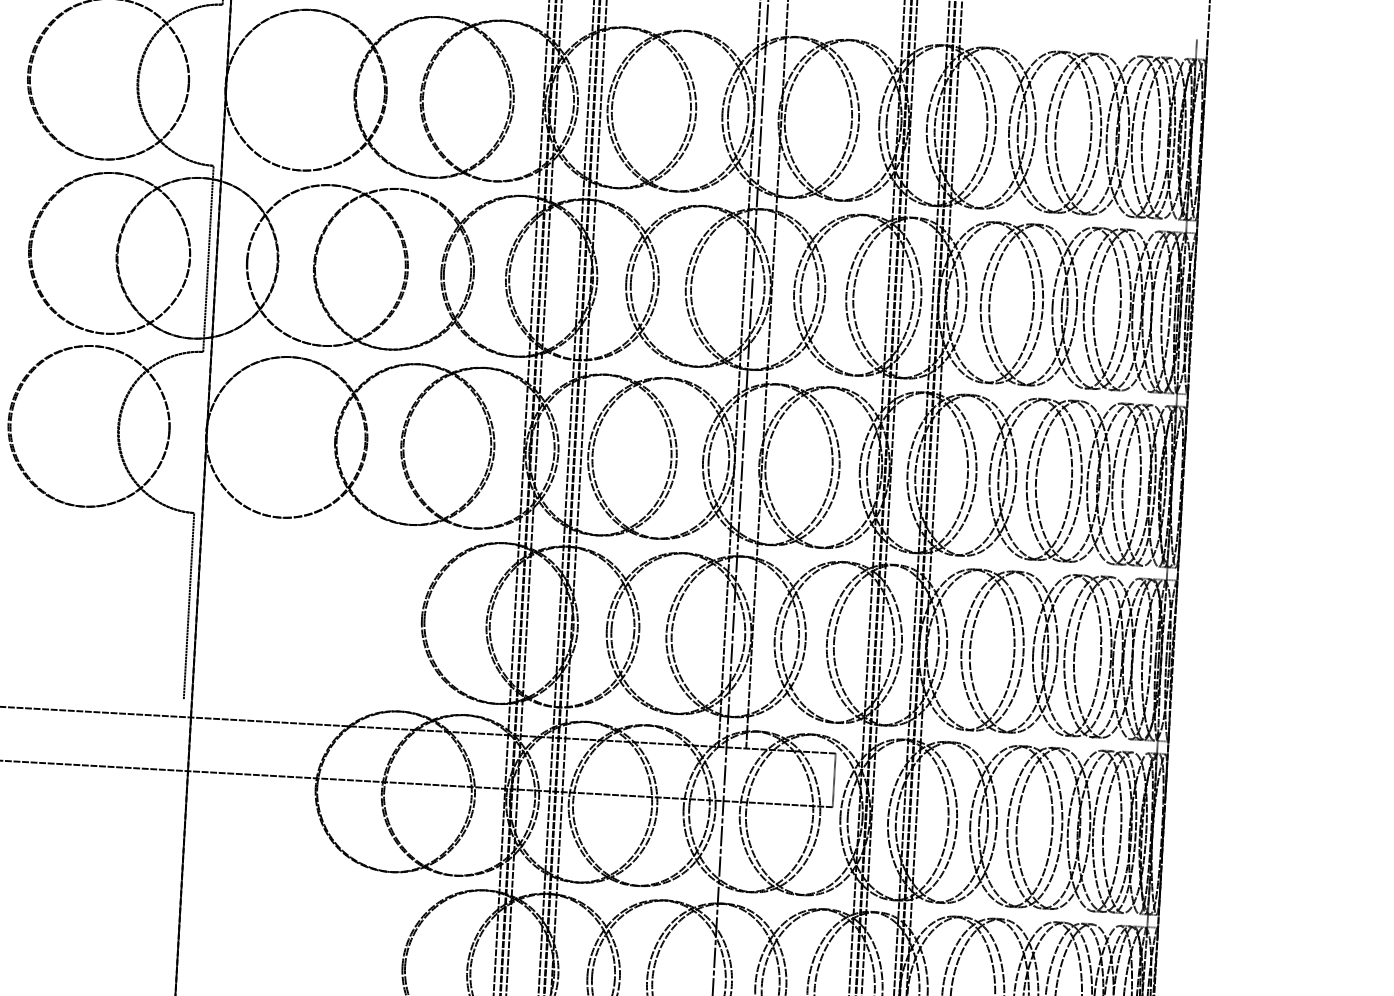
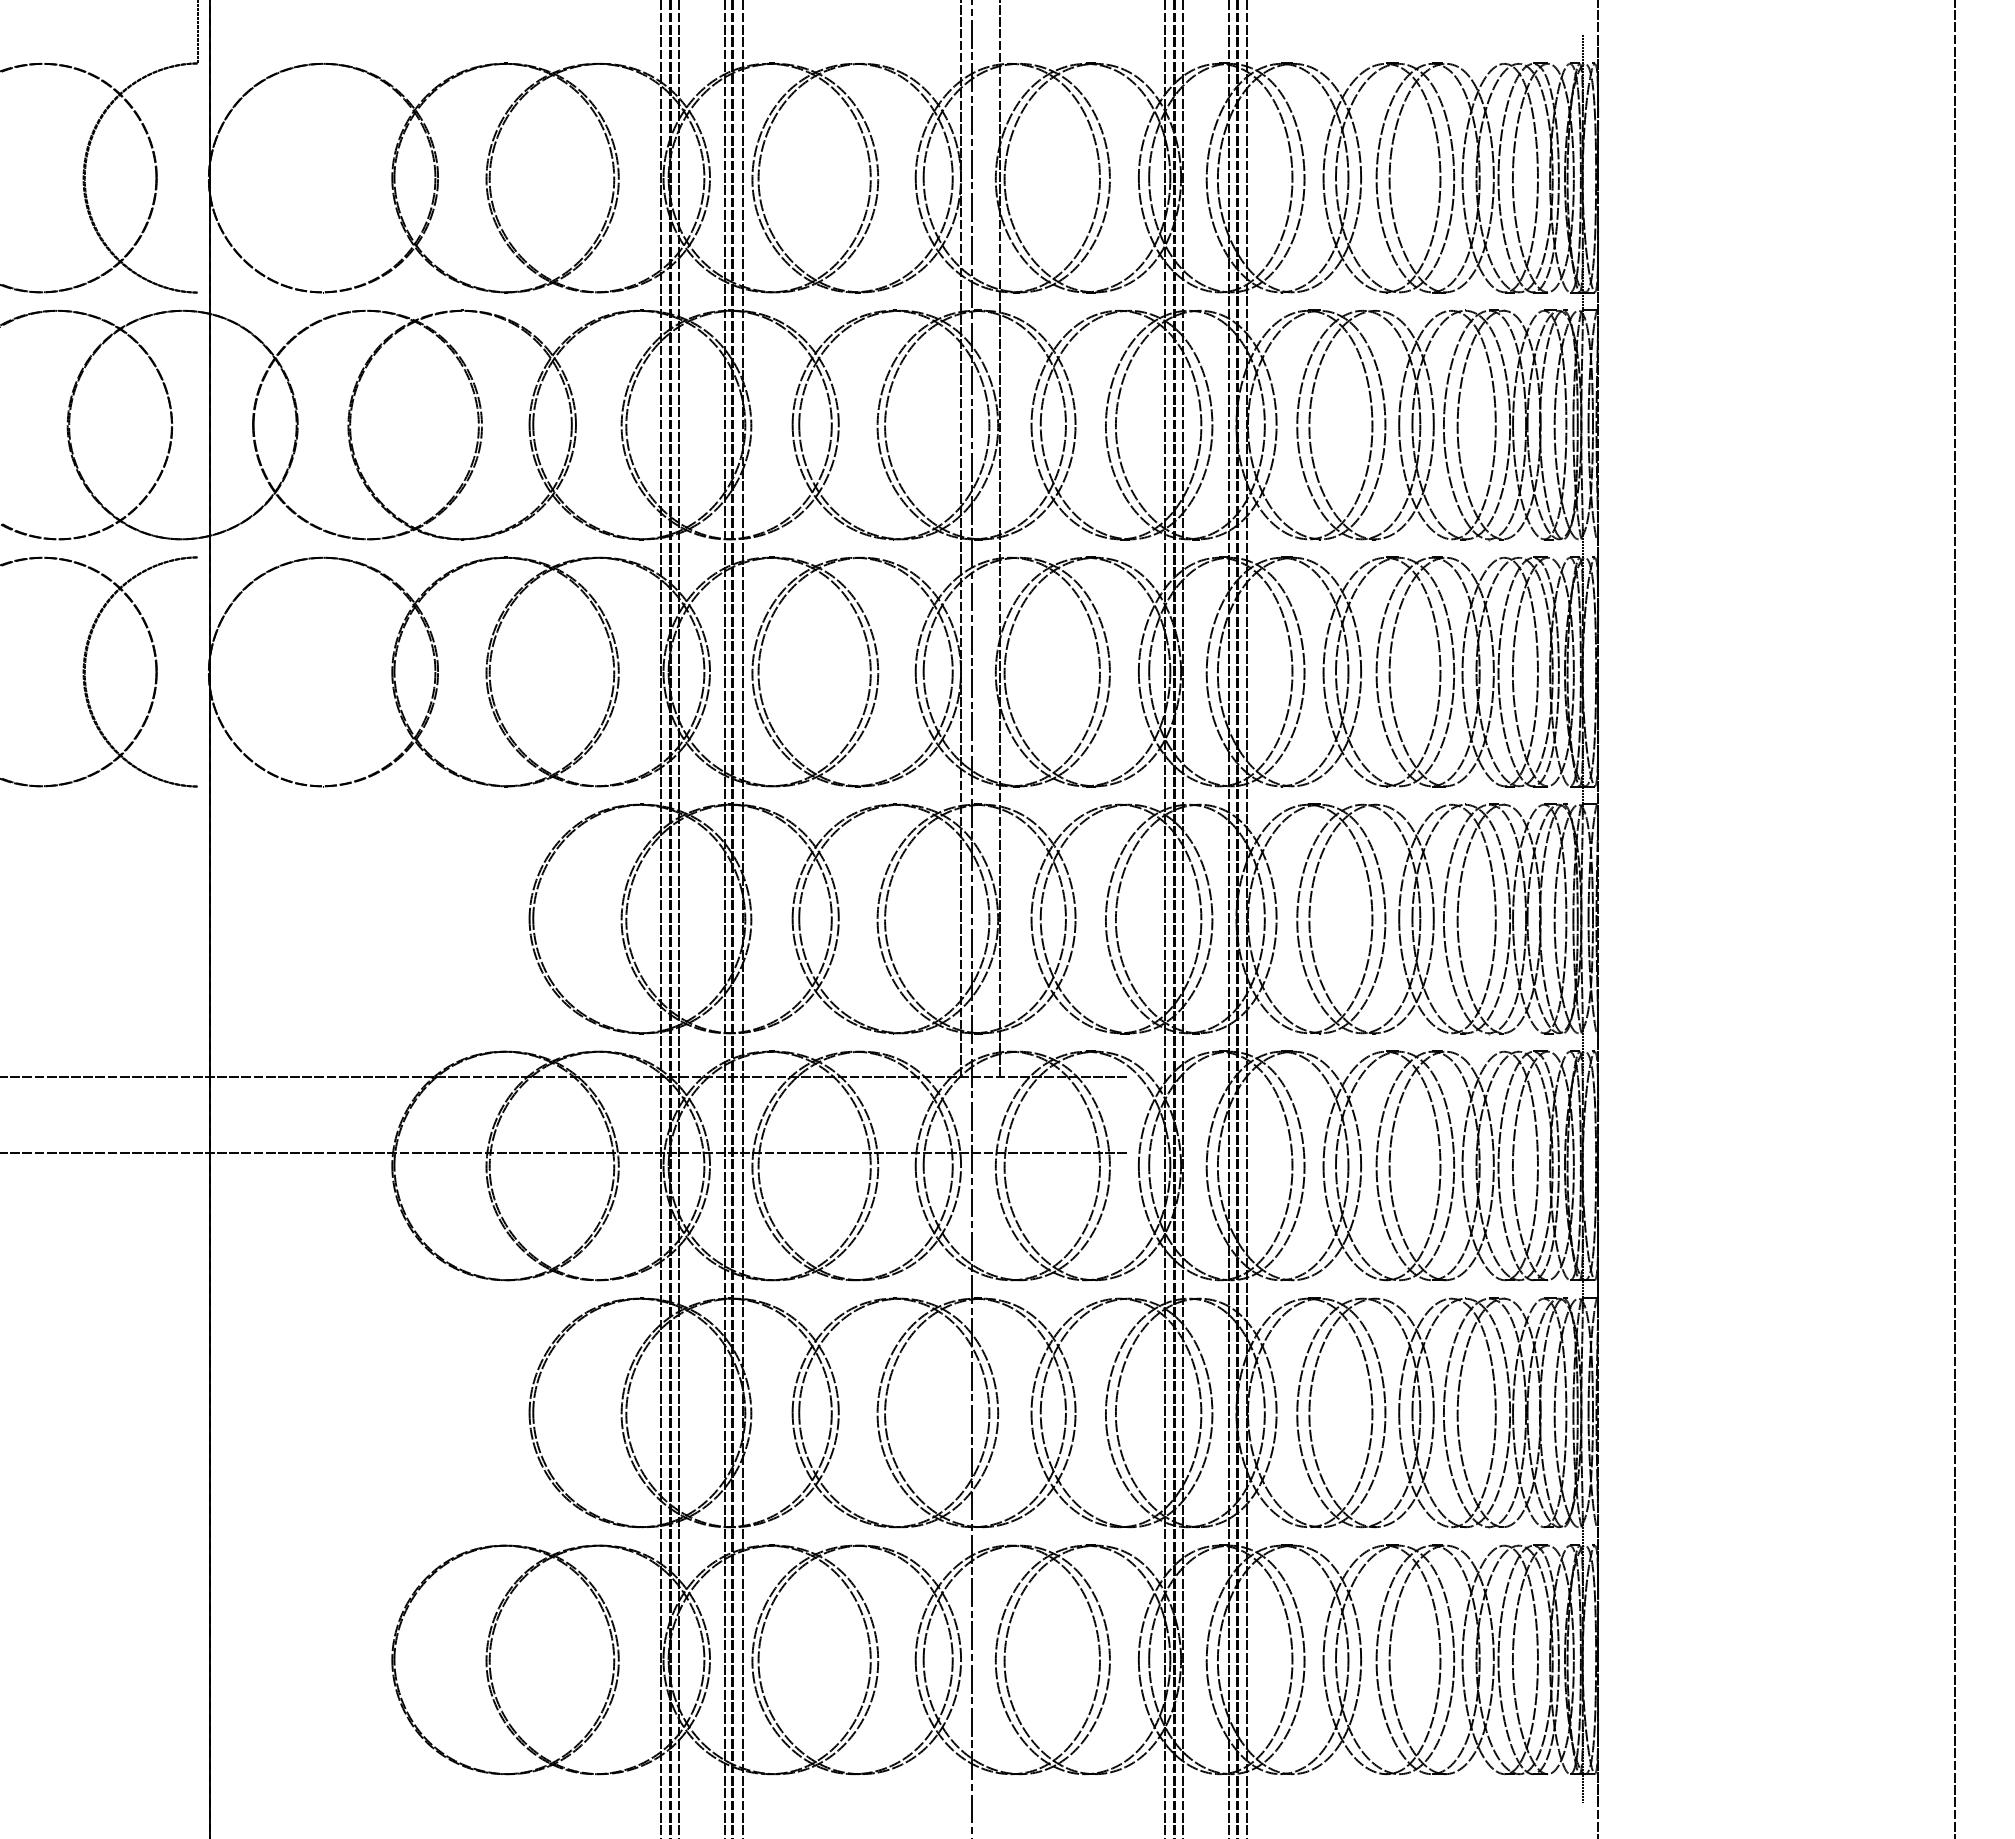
line: (208, 258) -> (198, 424), removed
line: (189, 605) -> (198, 918), removed
line: (834, 780) -> (1127, 1114), removed

